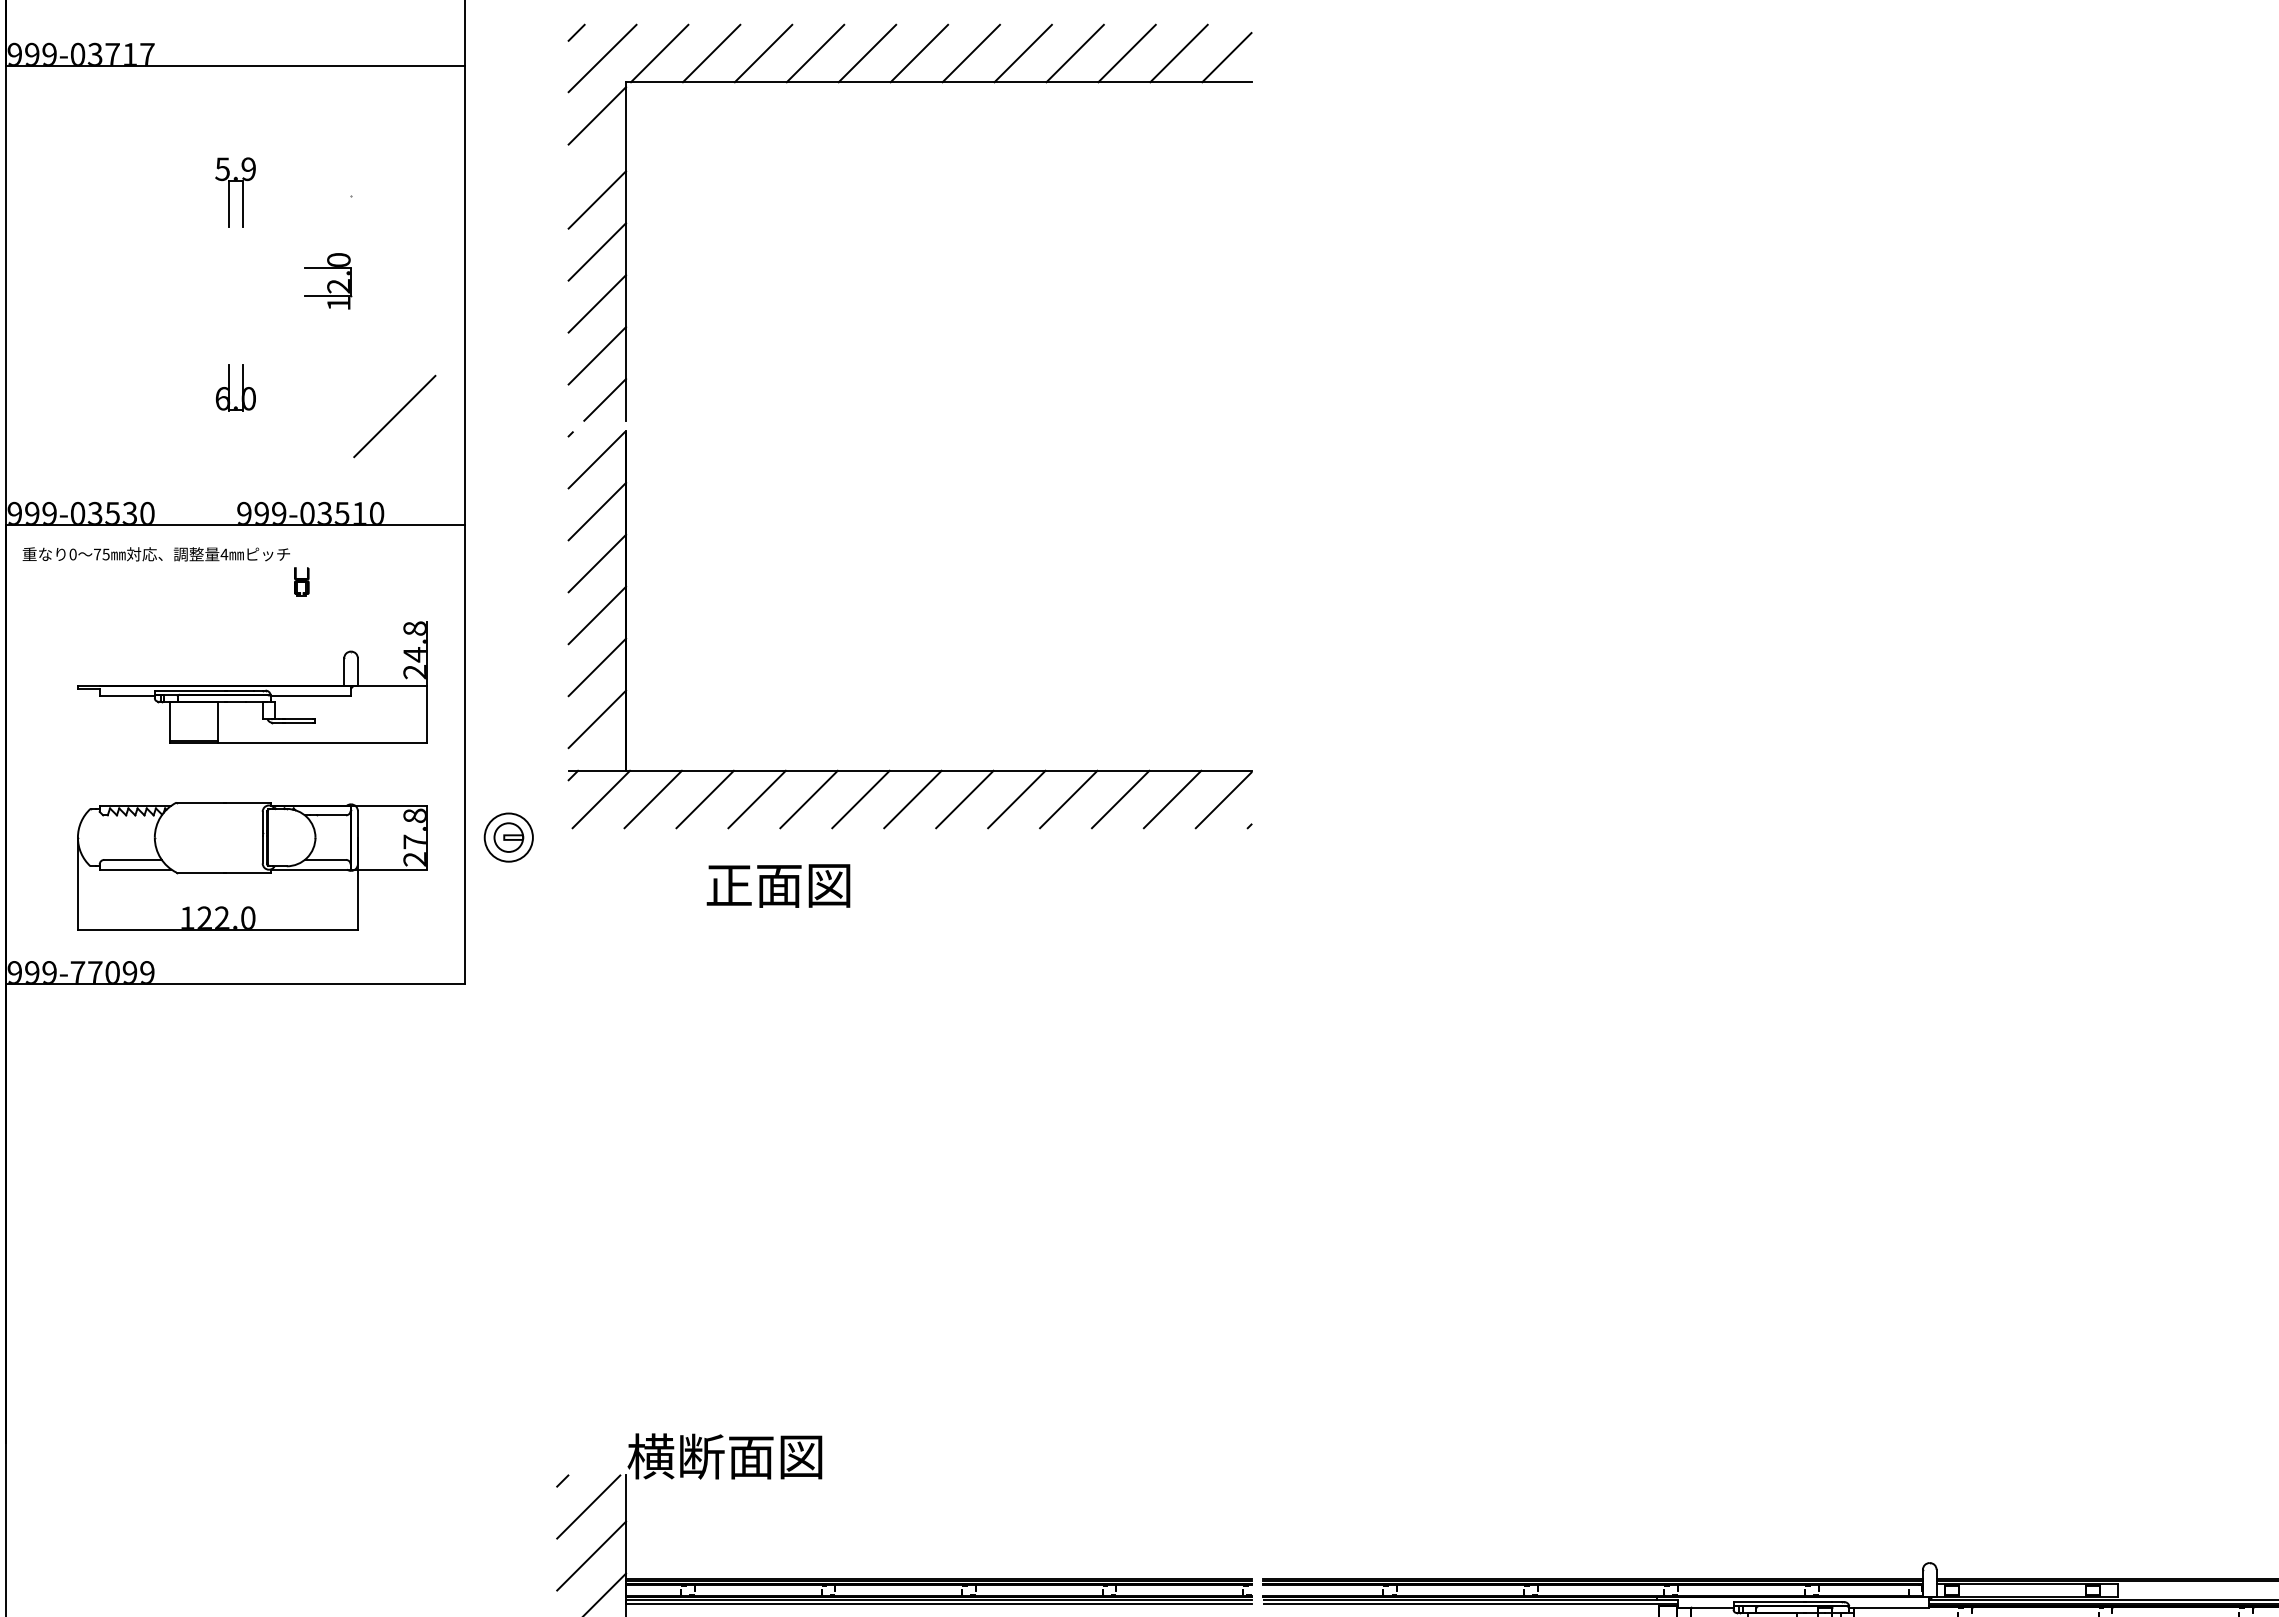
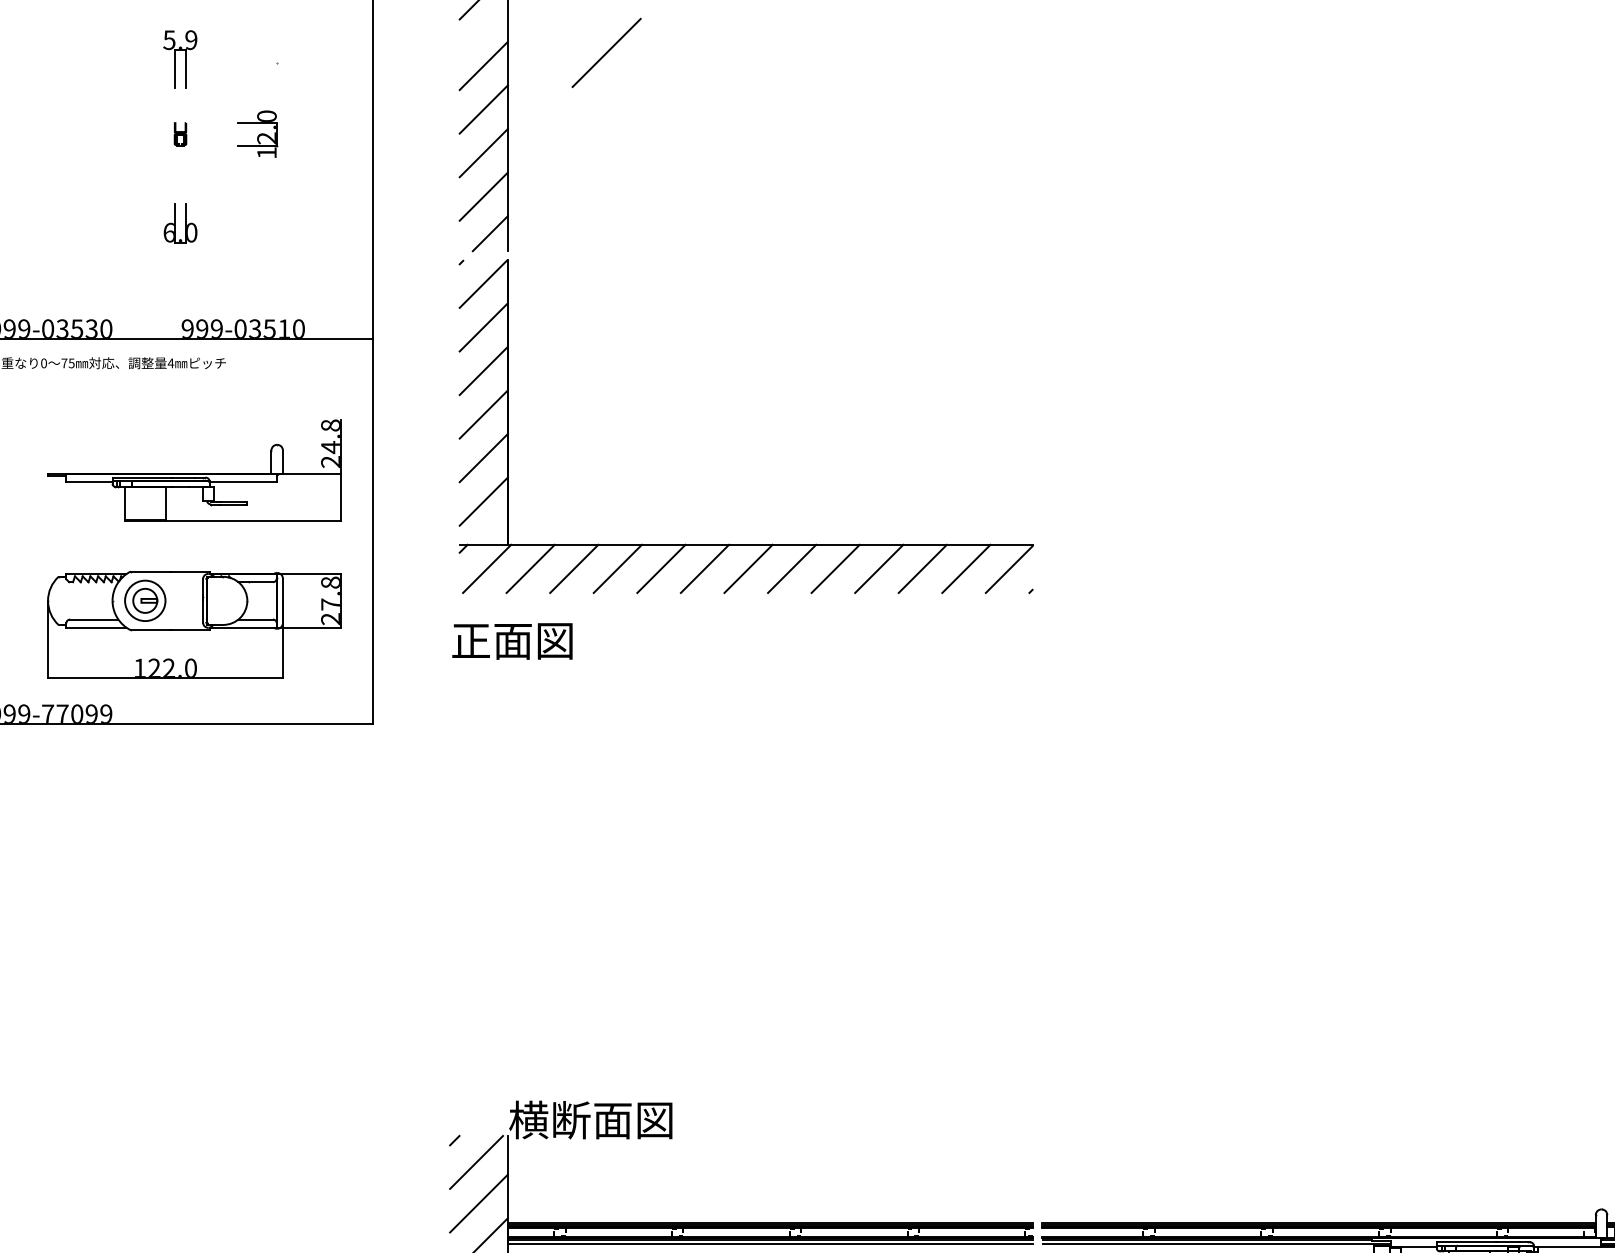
line: (394, 416) -> (606, 52), moved
part: (301, 581) -> (180, 134), moved
part: (508, 837) -> (145, 600), moved
text: (778, 885) -> (512, 641), moved

